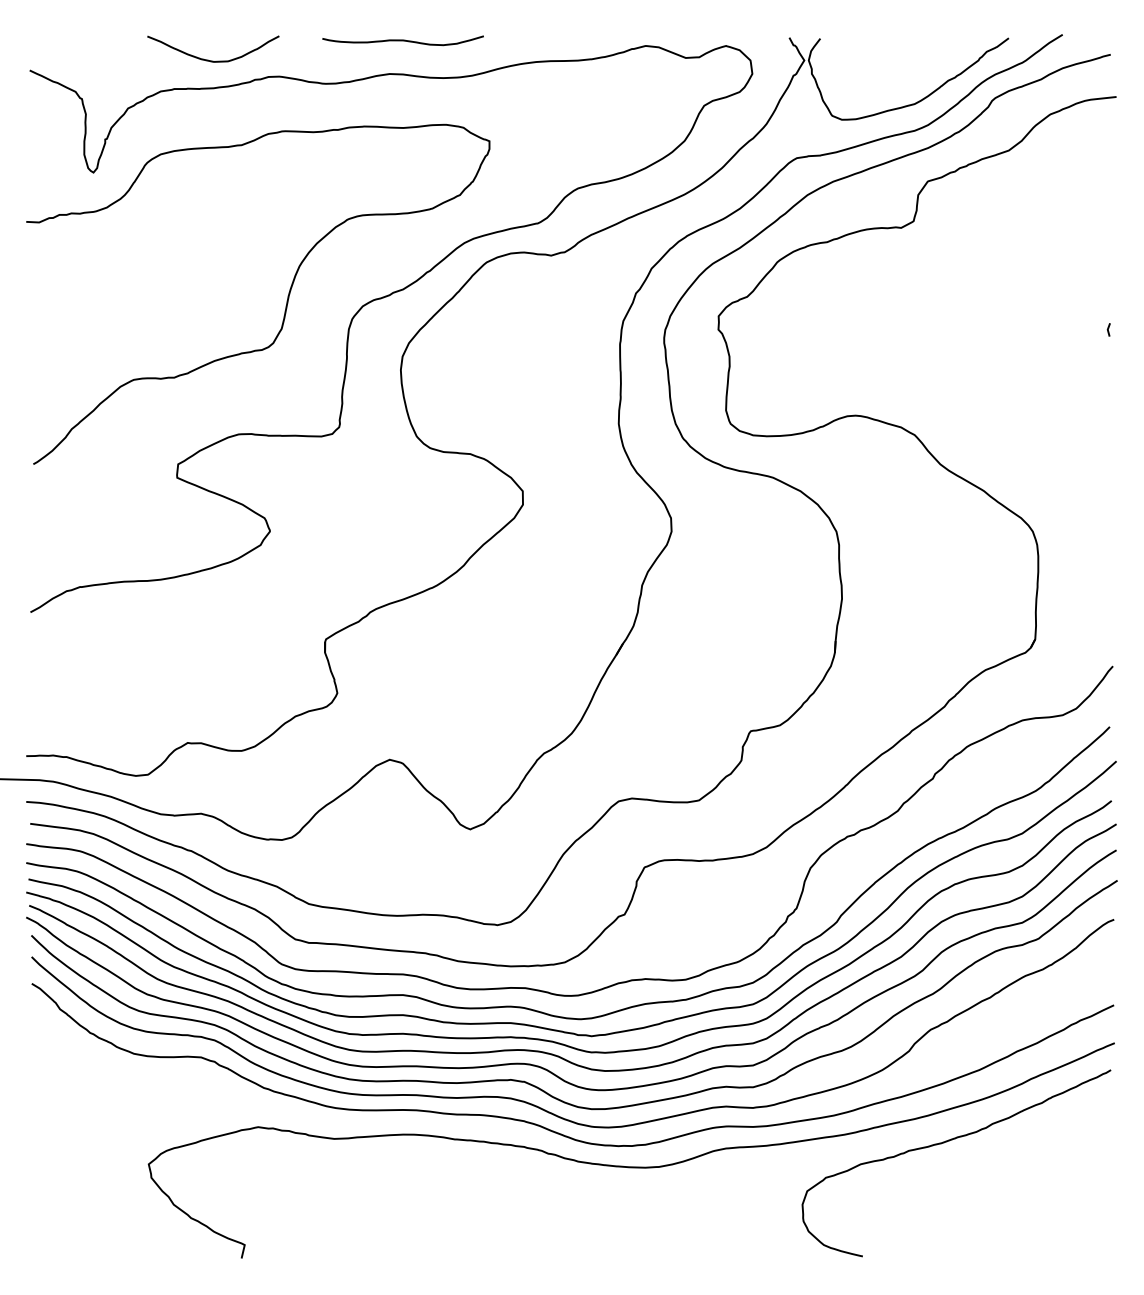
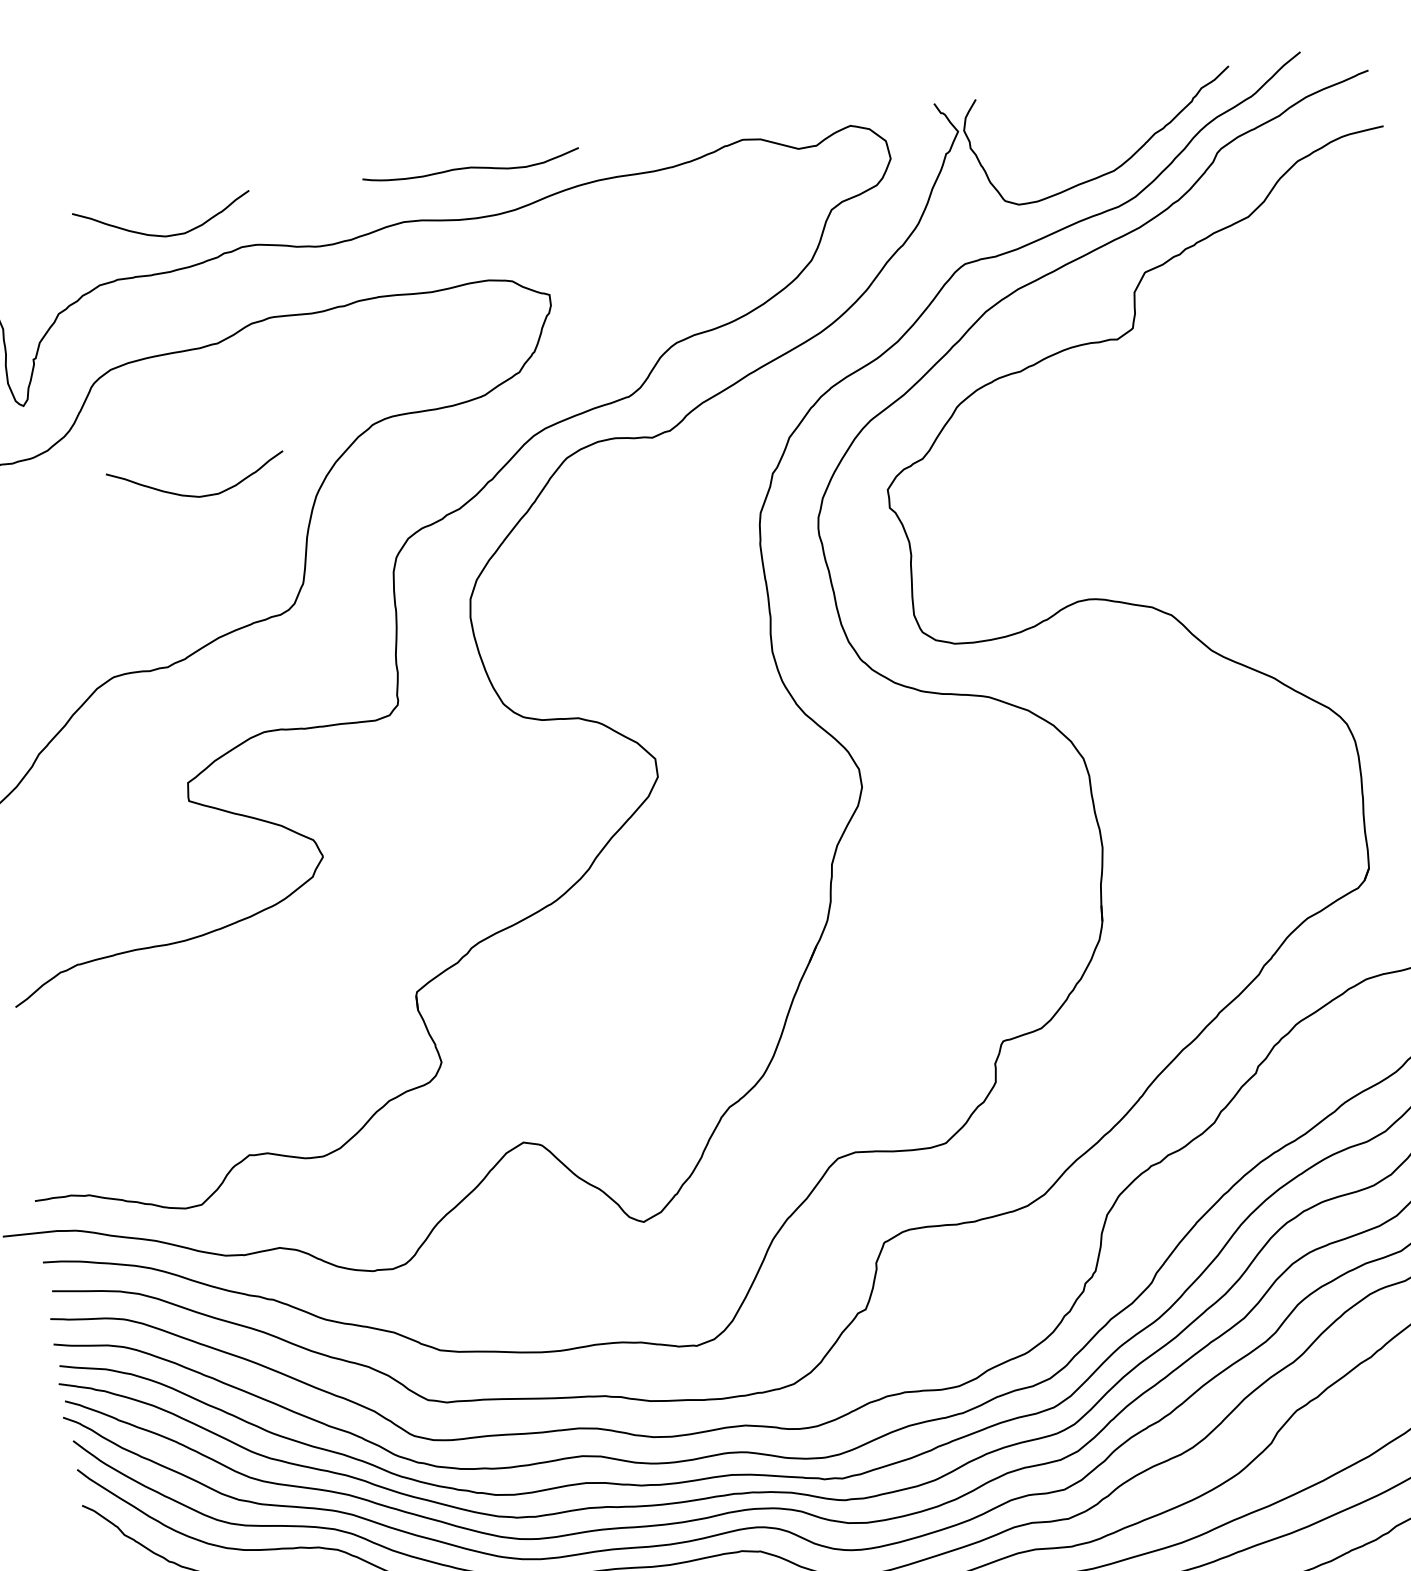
curve: (402, 40) -> (470, 167), moved
curve: (213, 254) -> (198, 495), added

